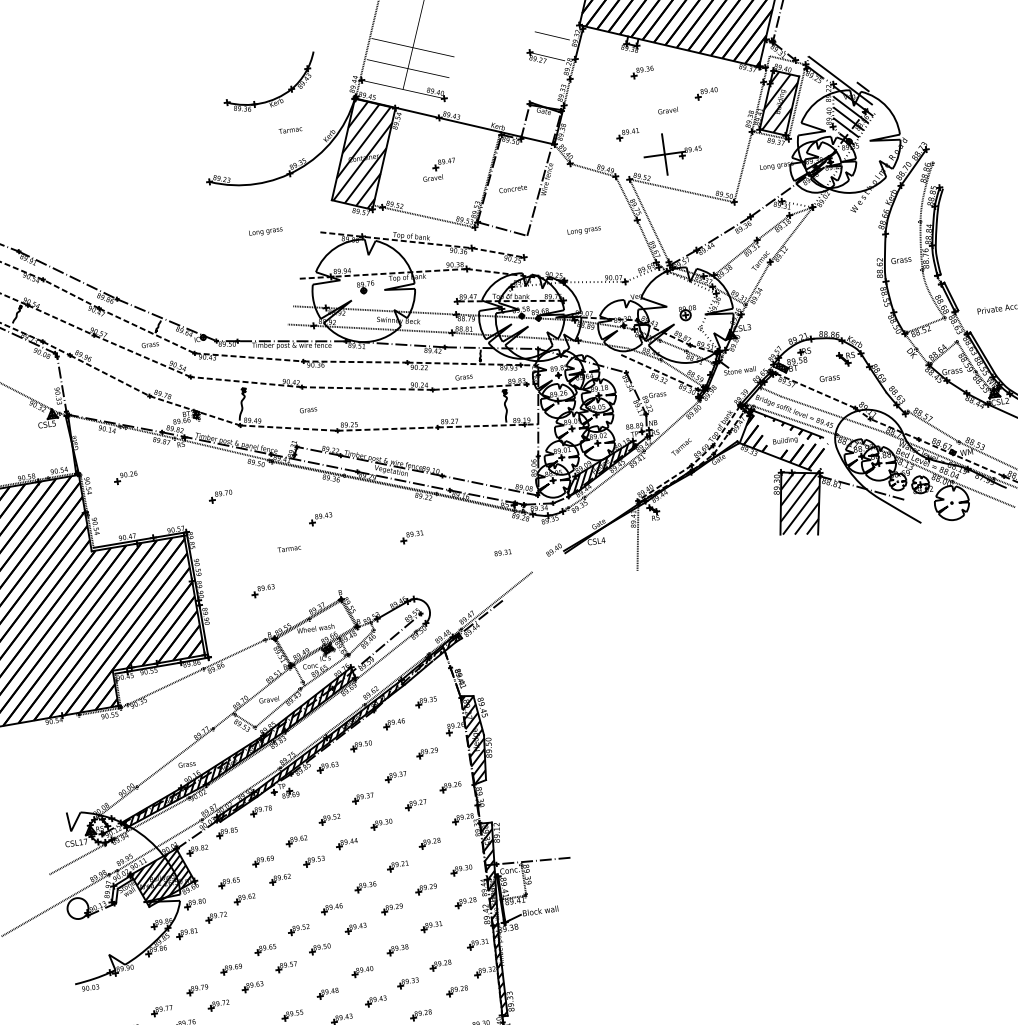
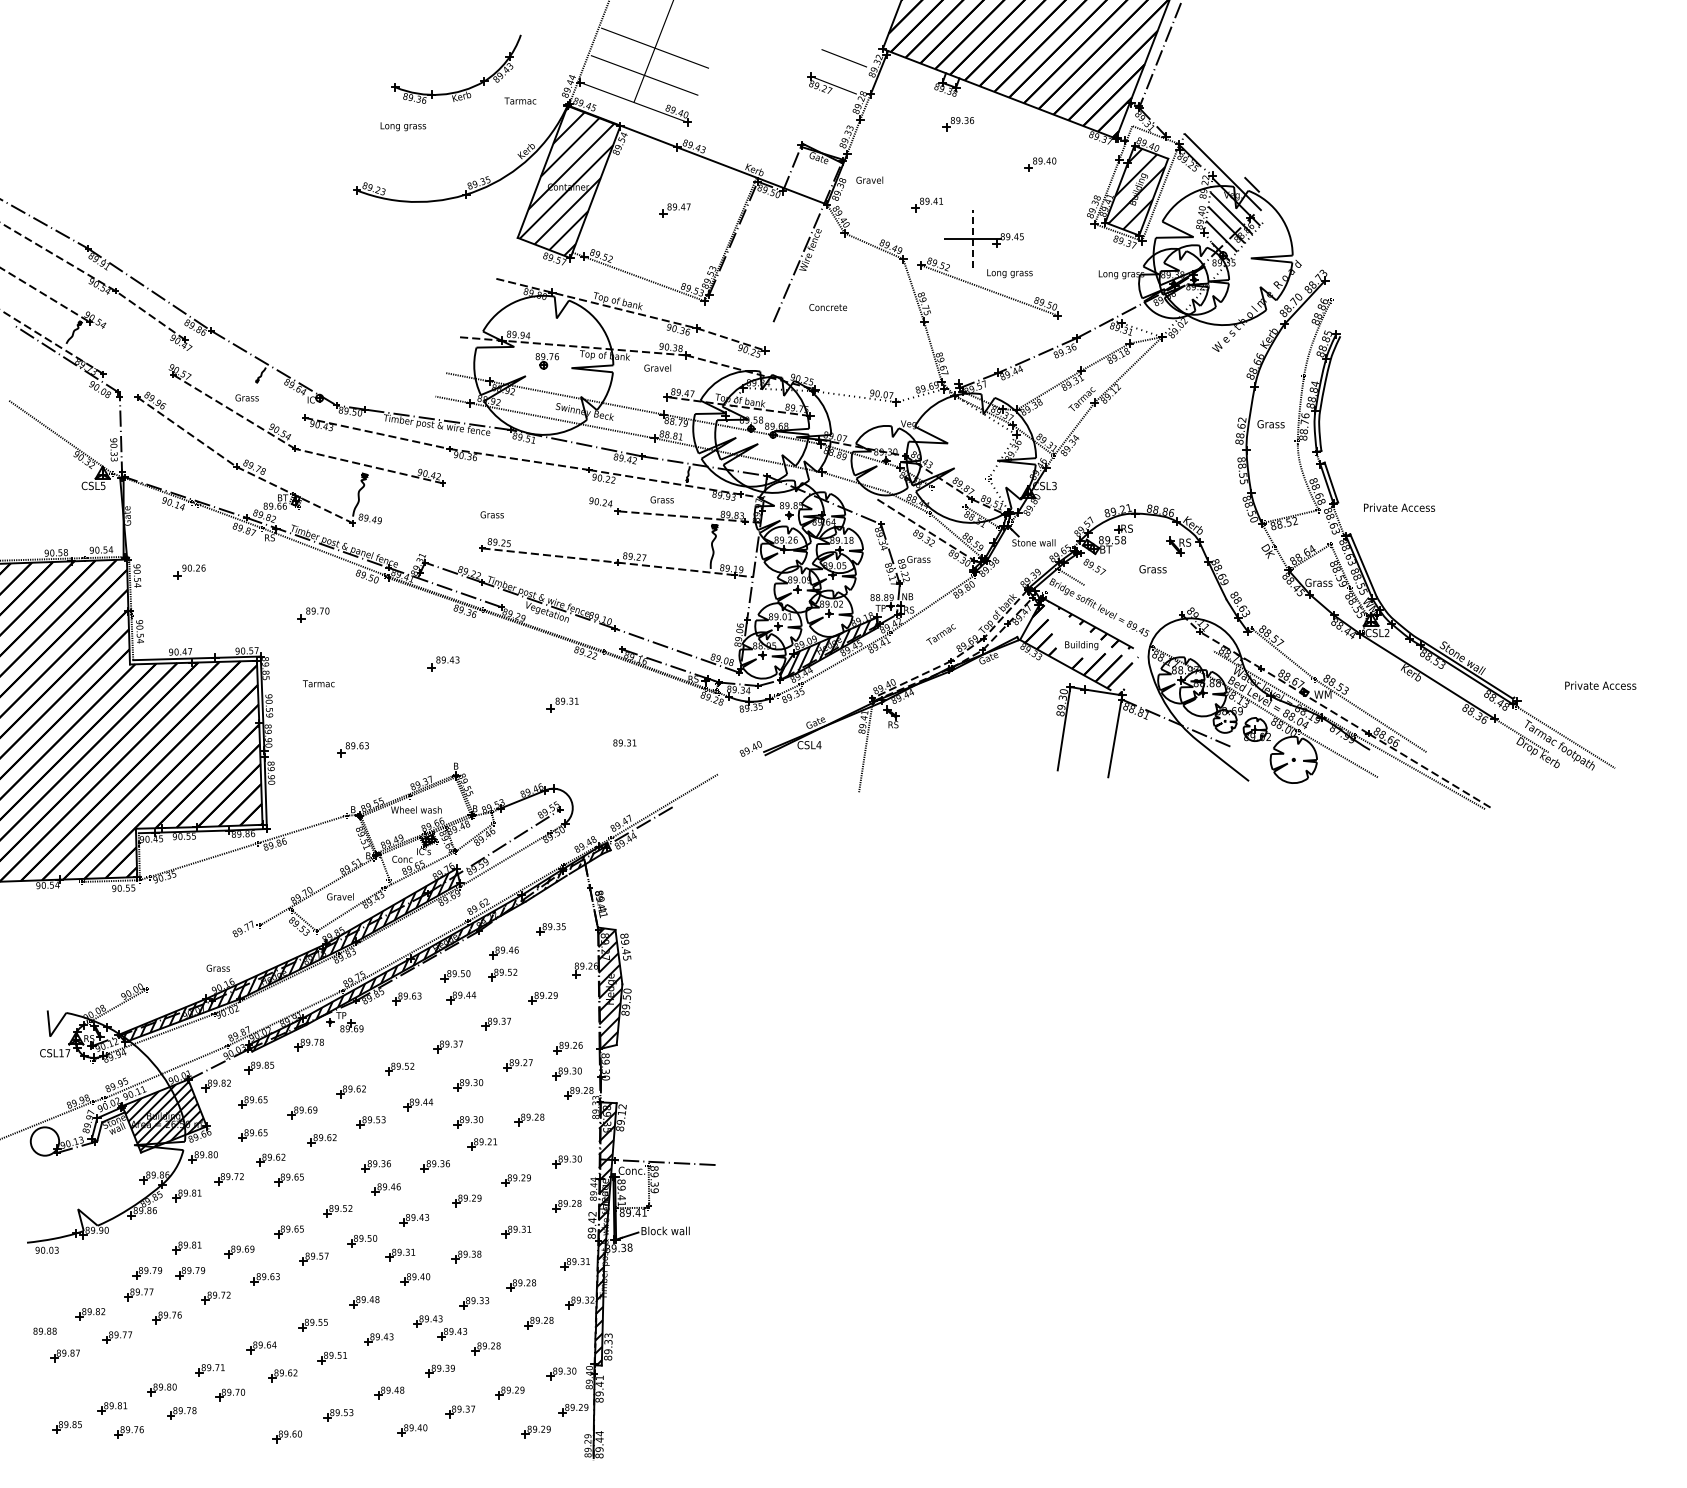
text: (667, 110) -> (869, 179), moved
text: (290, 129) -> (520, 100), moved
line: (664, 154) -> (973, 238), solid -> dashed
line: (742, 166) -> (1075, 269), removed
text: (432, 177) -> (657, 367), moved
text: (512, 189) -> (827, 307), moved
line: (648, 220) -> (939, 324), removed
line: (502, 229) -> (741, 308), removed
text: (583, 230) -> (1009, 273), moved
text: (265, 231) -> (403, 126), moved
part: (687, 312) -> (974, 455), removed
line: (60, 320) -> (131, 348), removed
line: (147, 330) -> (245, 378), removed
line: (672, 345) -> (948, 496), removed
line: (56, 348) -> (120, 385), removed
line: (367, 388) -> (530, 497), removed
line: (815, 390) -> (1131, 583), removed
text: (307, 409) -> (491, 514), moved
line: (831, 413) -> (1148, 617), removed
line: (791, 419) -> (1093, 617), removed
line: (288, 427) -> (417, 535), removed
line: (403, 481) -> (561, 628), removed
hatch: (799, 502) -> (1089, 731), removed
text: (289, 548) -> (318, 683), moved
text: (502, 552) -> (624, 742), moved
part: (395, 740) -> (502, 974), added
line: (174, 758) -> (202, 957), removed
part: (367, 761) -> (461, 997), added
part: (452, 805) -> (566, 1073), added
part: (385, 851) -> (468, 1122), added
line: (77, 859) -> (53, 1075), removed
part: (225, 859) -> (252, 1102), added
part: (322, 893) -> (375, 1166), added
part: (259, 911) -> (288, 1179), added
part: (349, 955) -> (400, 1254), added
part: (192, 971) -> (186, 1247), added
part: (166, 994) -> (147, 1273), added
part: (394, 1008) -> (451, 1334), added

